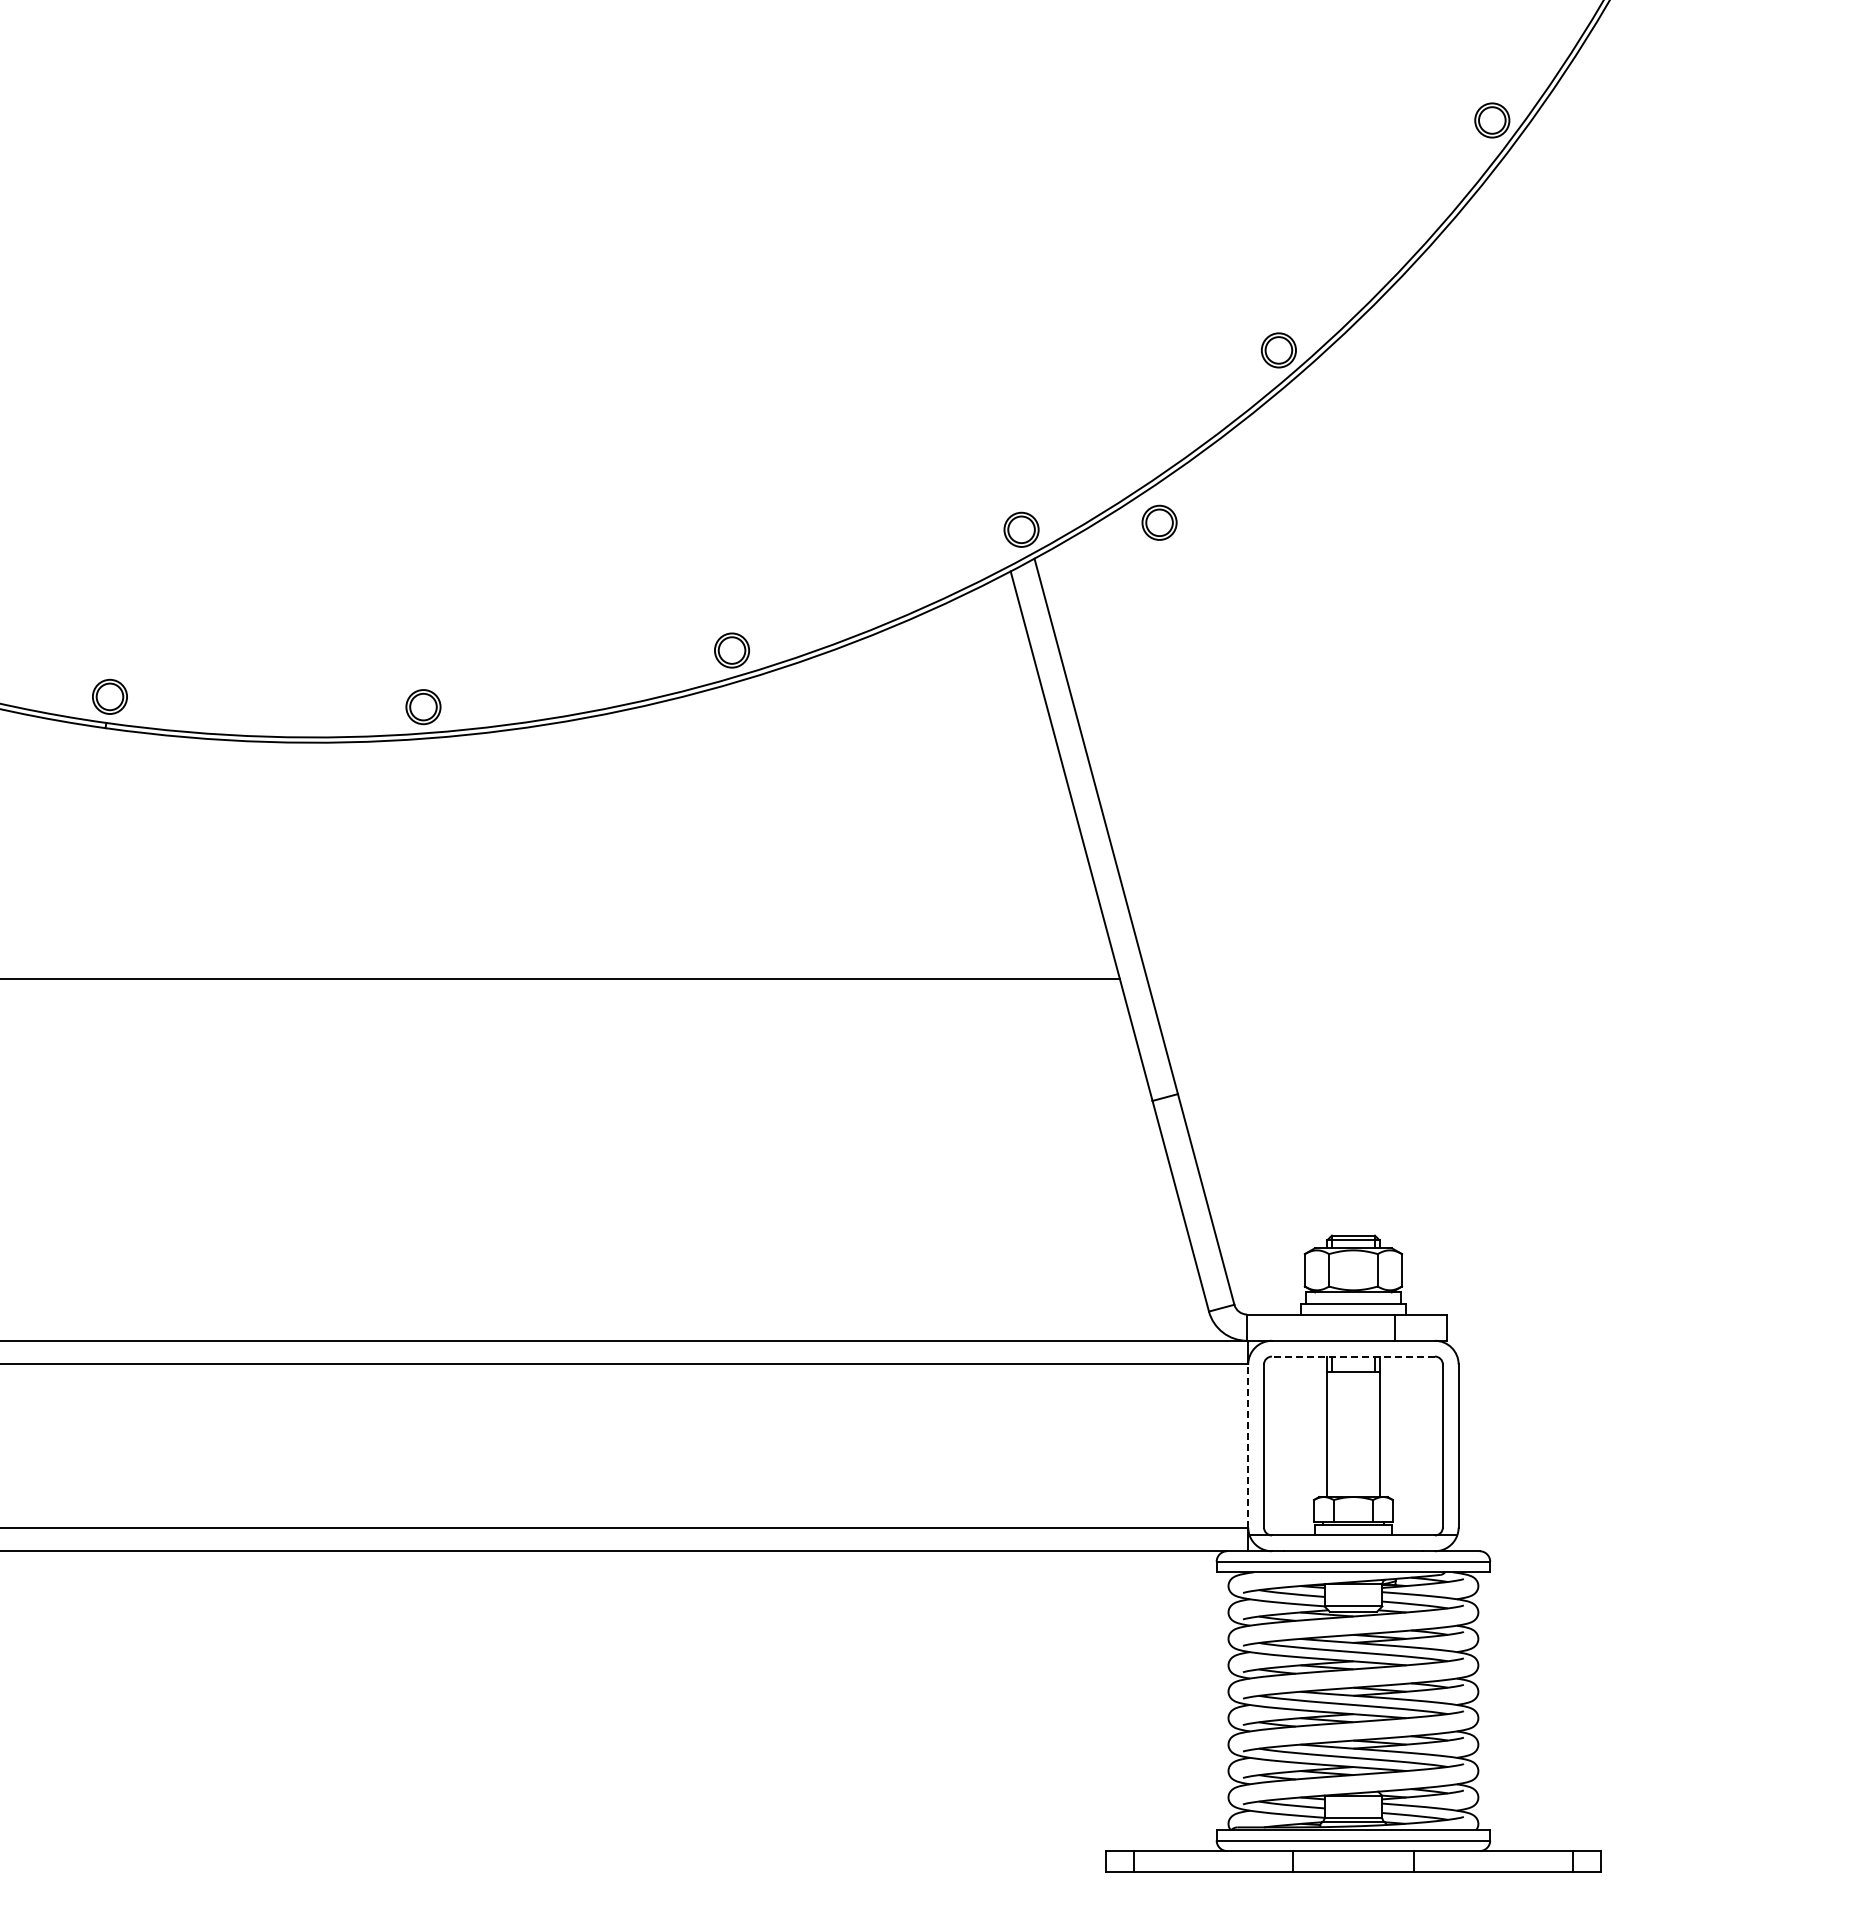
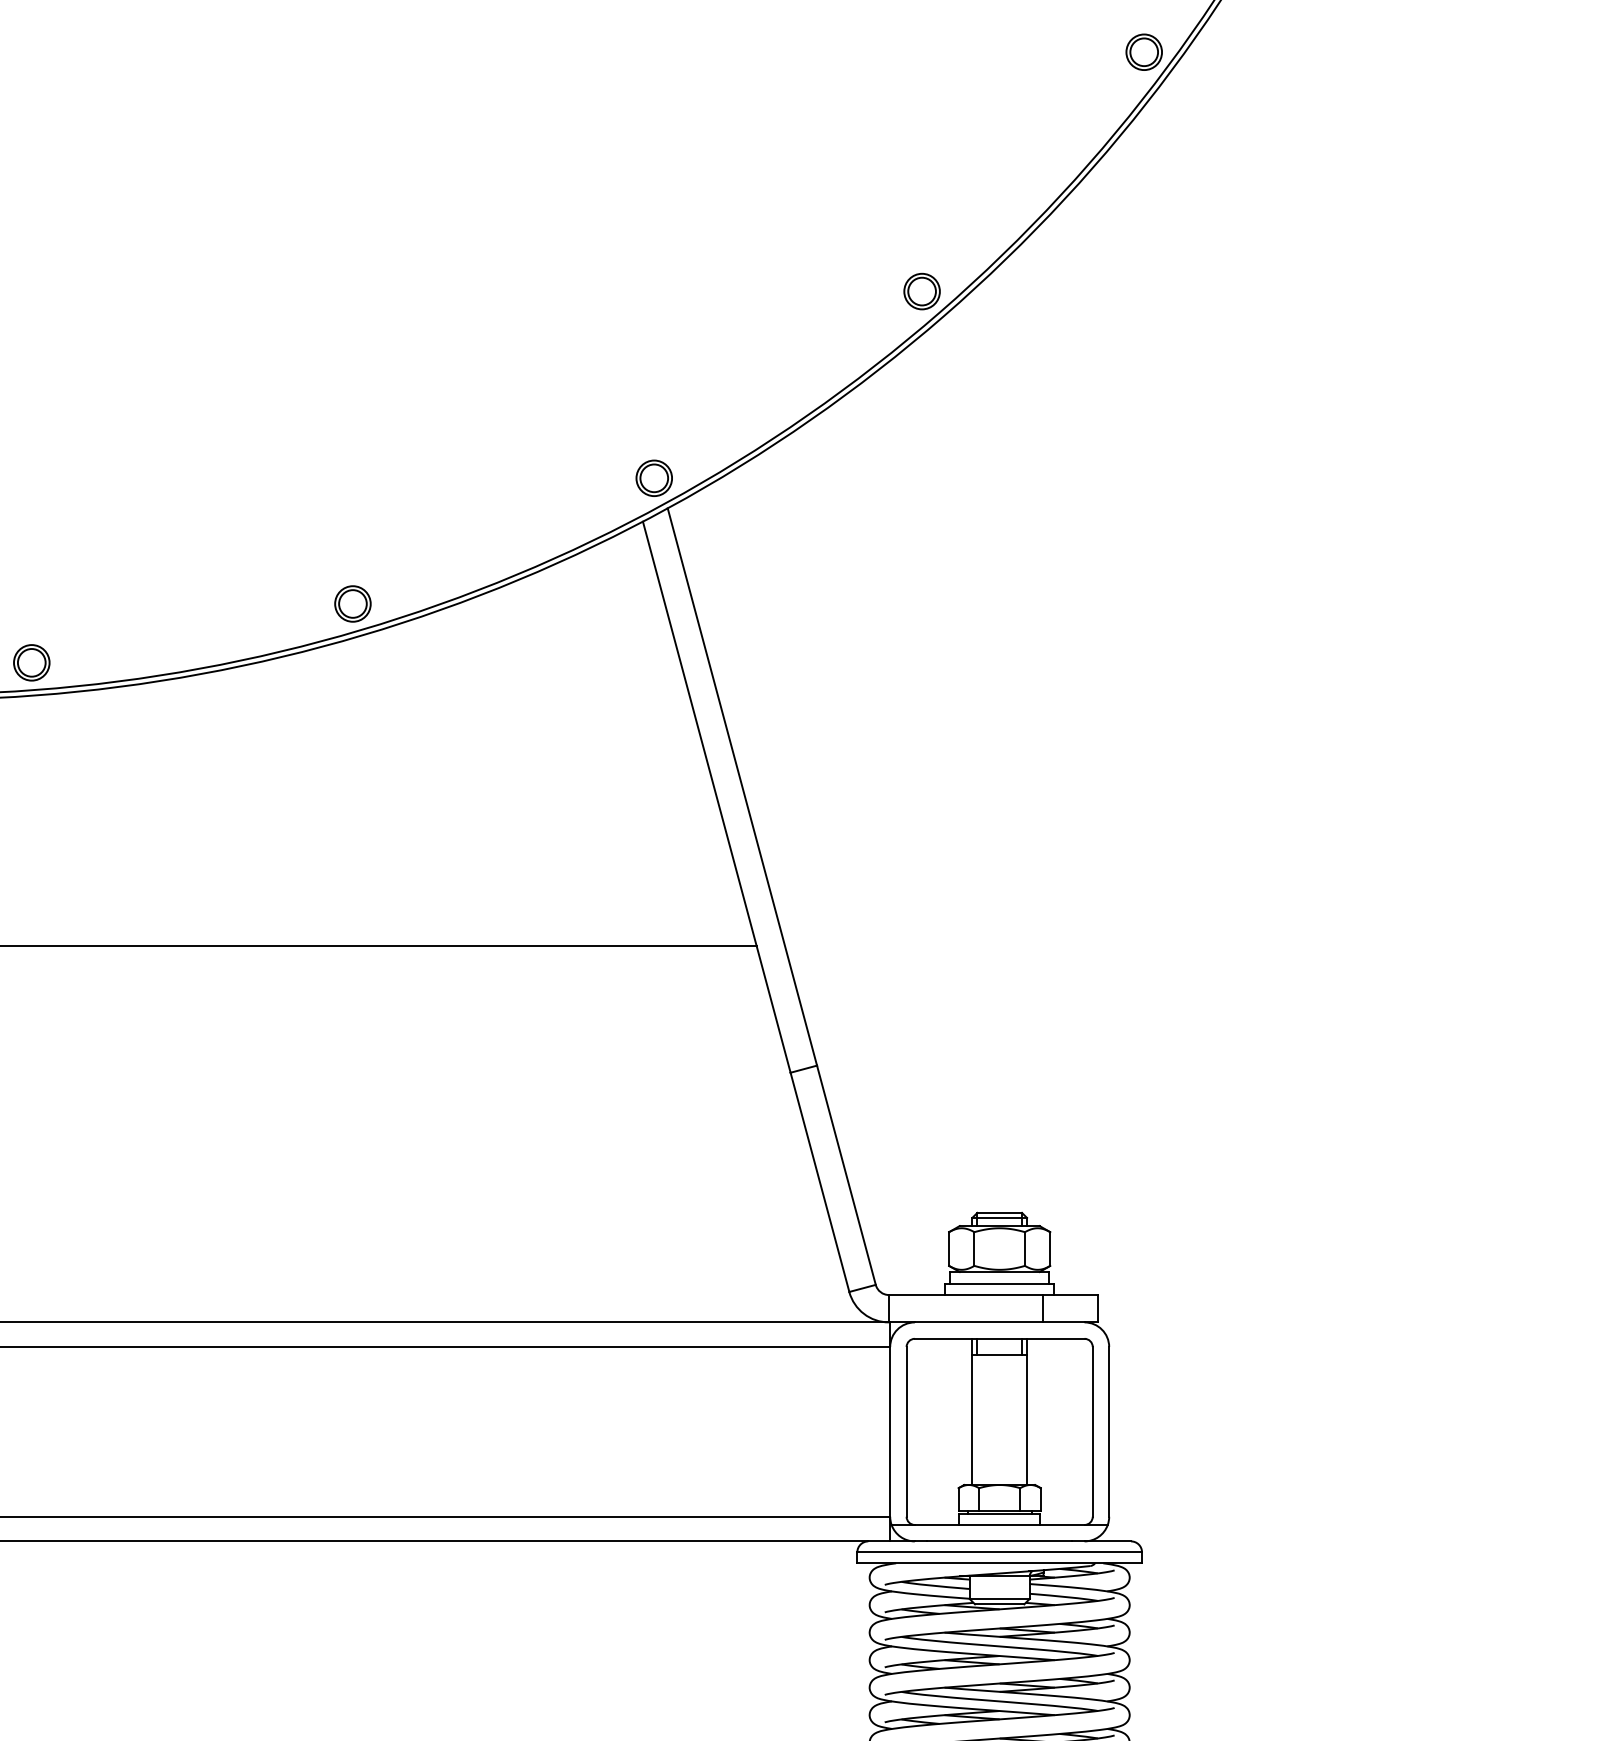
part: (1159, 522) -> (797, 470), removed
line: (1353, 1356) -> (999, 1338), dashed -> solid
line: (1248, 1446) -> (890, 1432), dashed -> solid

